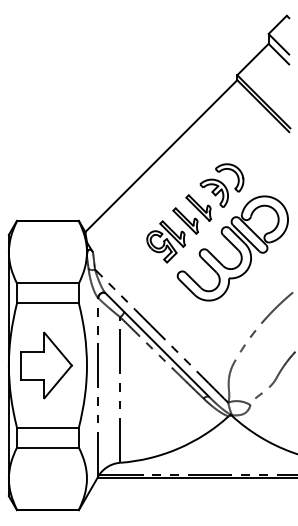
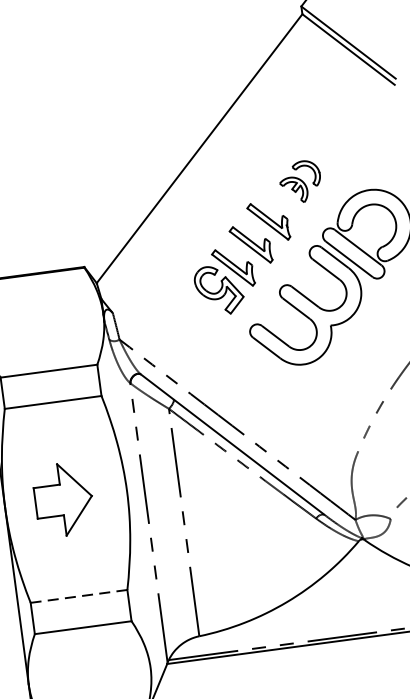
part: (221, 185) -> (299, 182), size x0.6
part: (46, 365) -> (63, 499), size x0.7
line: (47, 427) -> (78, 596), solid -> dashed

